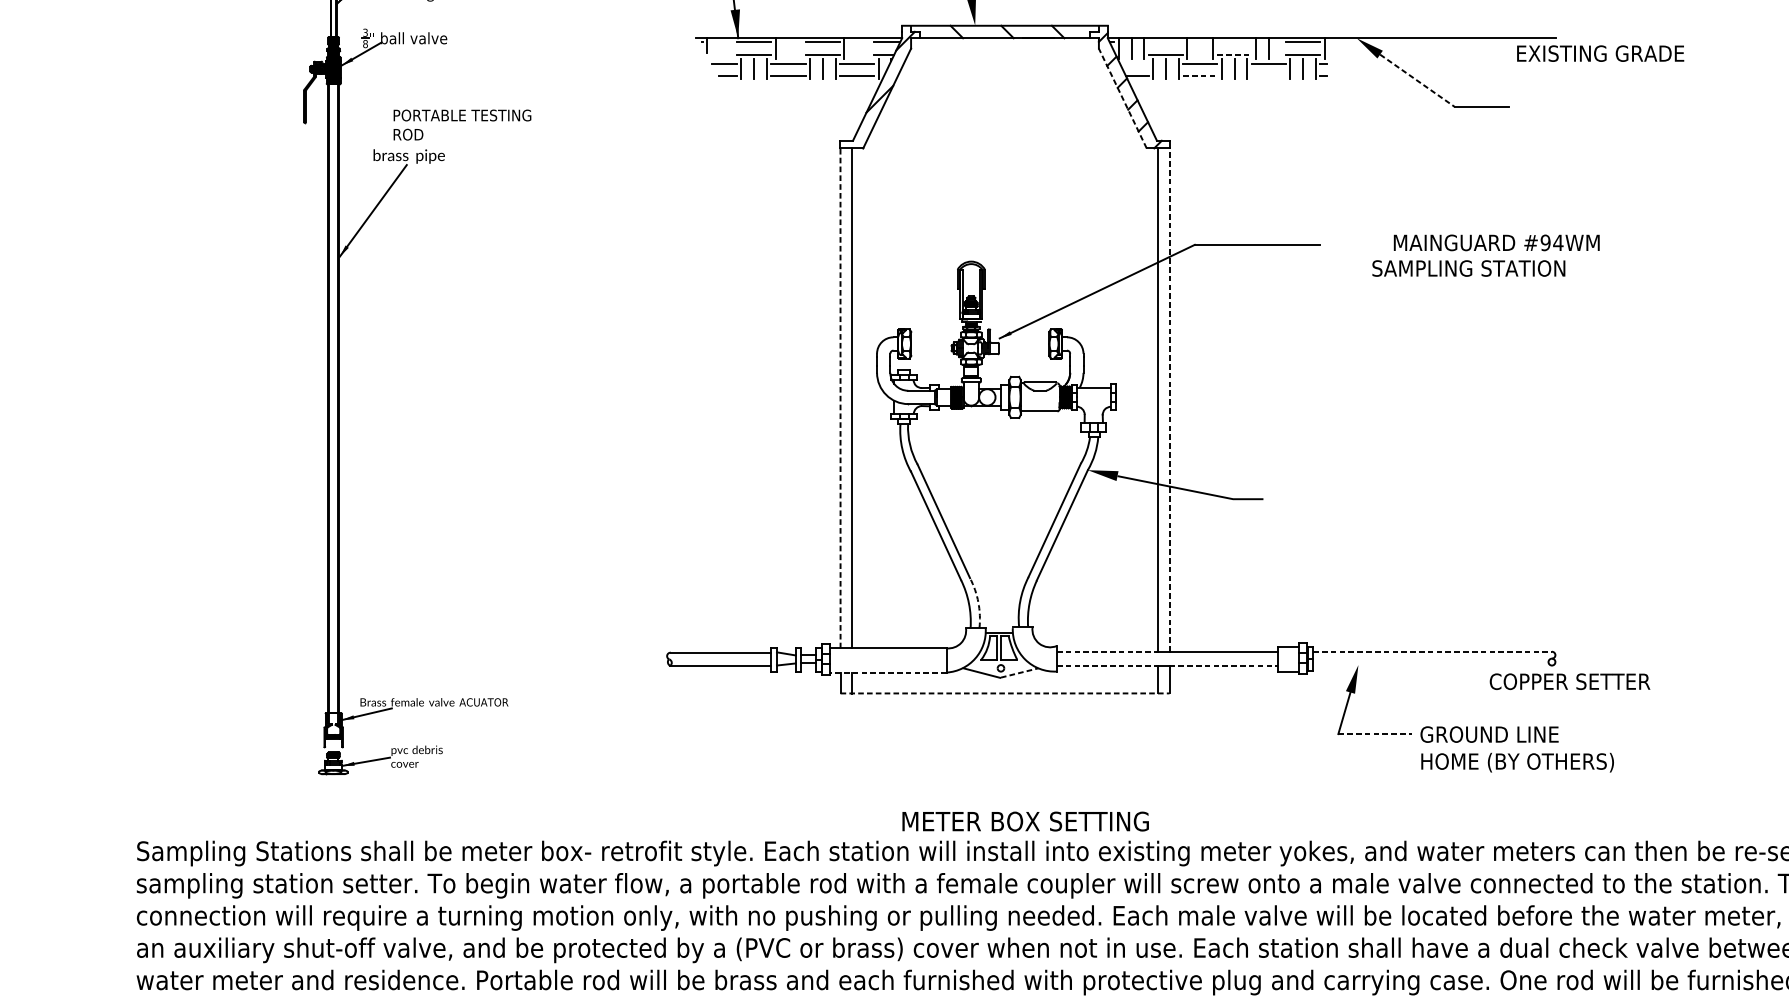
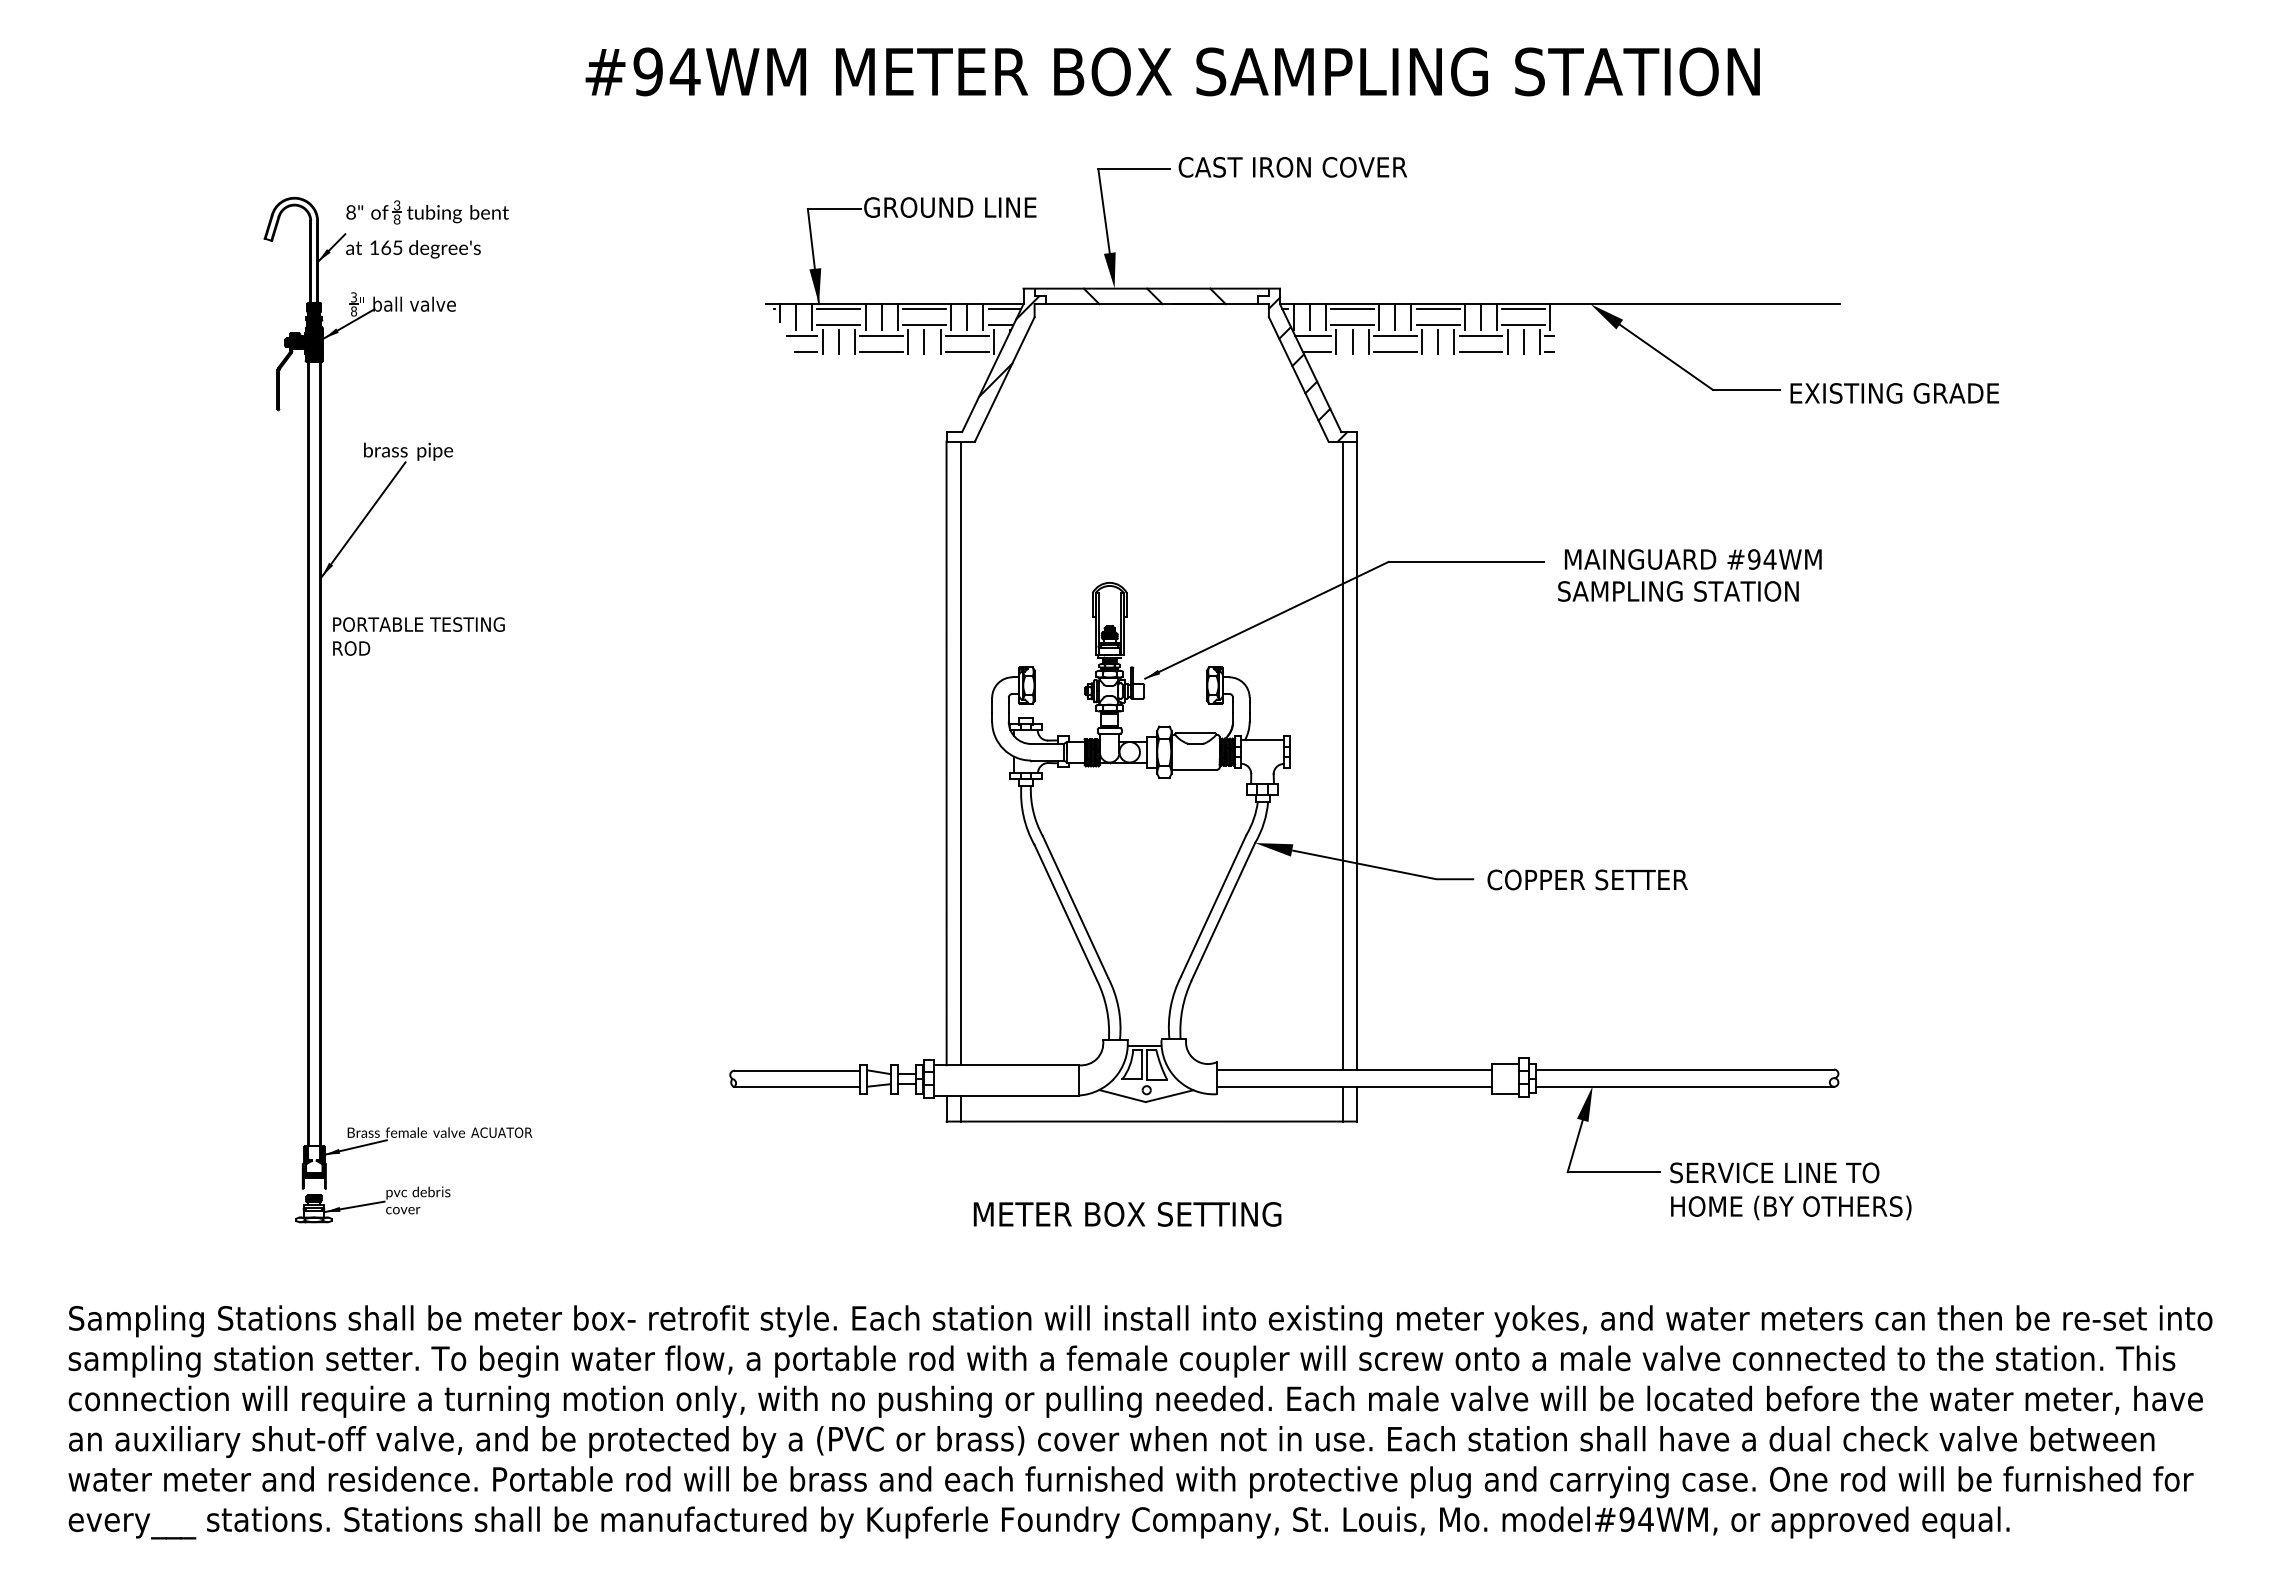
line: (1165, 42) -> (1352, 309), added
line: (1234, 42) -> (1437, 309), added
line: (720, 48) -> (796, 317), added
line: (733, 48) -> (812, 317), added
line: (788, 48) -> (881, 317), added
line: (801, 48) -> (897, 317), added
line: (857, 48) -> (967, 317), added
line: (870, 48) -> (983, 317), added
line: (1200, 48) -> (1395, 317), added
line: (1281, 48) -> (1496, 317), added
text: (1600, 53) -> (1894, 393), moved
line: (1234, 55) -> (1438, 325), dashed -> solid
line: (1134, 63) -> (1313, 335), added
line: (1200, 76) -> (1395, 351), dashed -> solid
line: (1268, 76) -> (1480, 351), added
line: (1417, 80) -> (1666, 357), dashed -> solid
line: (1122, 98) -> (1298, 379), dashed -> solid
text: (462, 125) -> (418, 636), moved
text: (1496, 242) -> (1693, 559), moved
text: (1468, 268) -> (1678, 591), moved
line: (840, 398) -> (946, 753), dashed -> solid
line: (1169, 400) -> (1356, 755), dashed -> solid
arc: (978, 602) -> (1118, 1008), dashed -> solid
line: (1107, 651) -> (1279, 1069), dashed -> solid
line: (1432, 651) -> (1685, 1069), dashed -> solid
line: (1107, 665) -> (1279, 1086), dashed -> solid
line: (1223, 665) -> (1424, 1086), dashed -> solid
line: (1432, 665) -> (1685, 1086), added
line: (888, 672) -> (1006, 1095), dashed -> solid
line: (1020, 672) -> (1170, 1095), dashed -> solid
text: (1569, 681) -> (1587, 879), moved
line: (1005, 693) -> (1152, 1121), dashed -> solid
line: (1375, 734) -> (1614, 1172), dashed -> solid
text: (1504, 734) -> (1774, 1172), GROUND LINE -> SERVICE LINE TO
text: (1025, 821) -> (1127, 1214), moved

